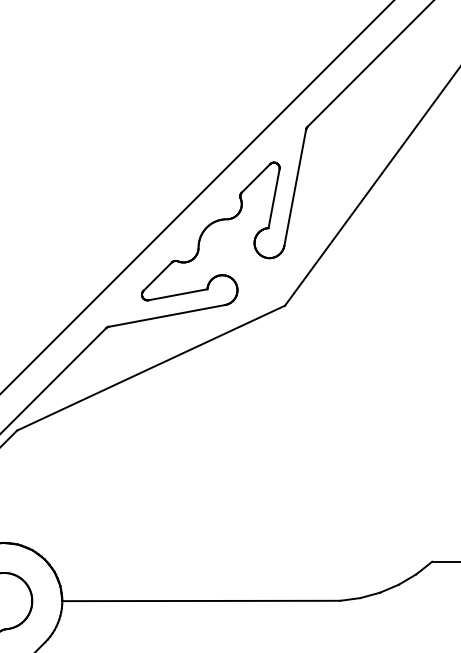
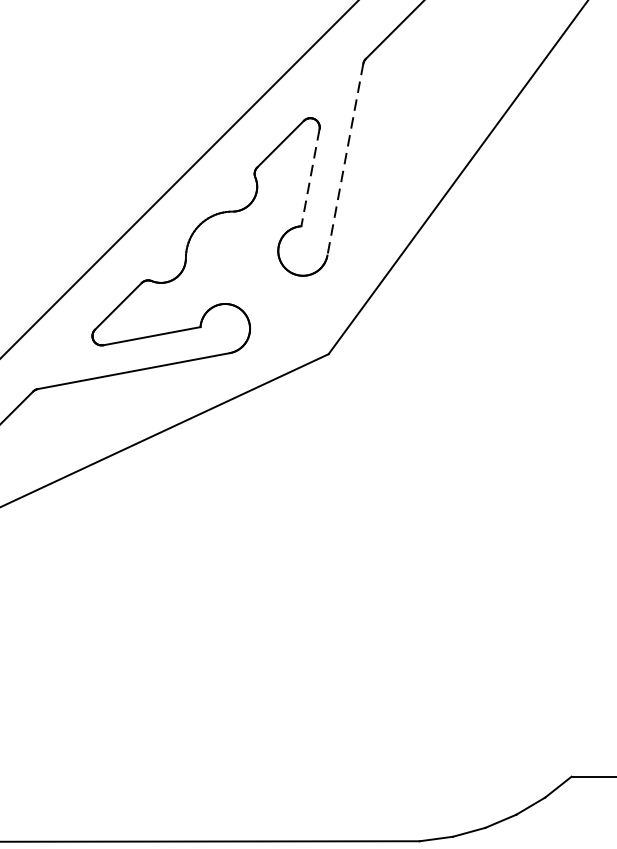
line: (295, 188) -> (345, 160), solid -> dashed
line: (274, 198) -> (311, 177), solid -> dashed

